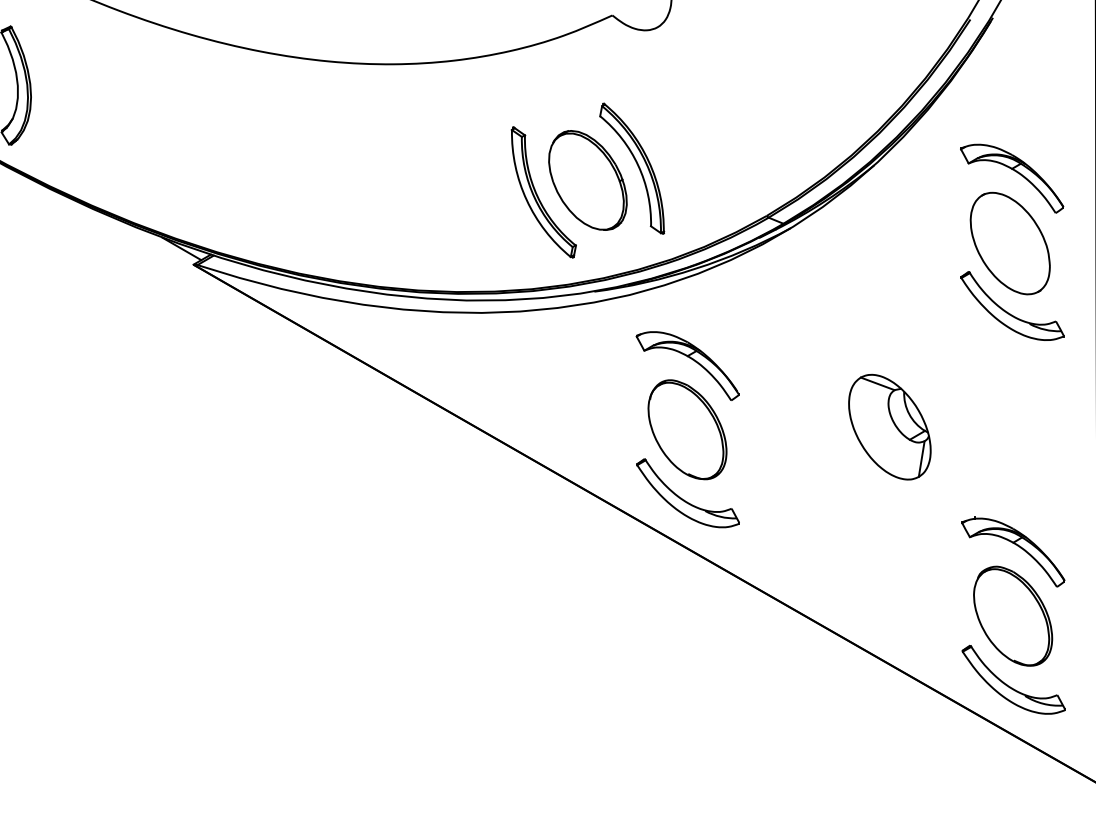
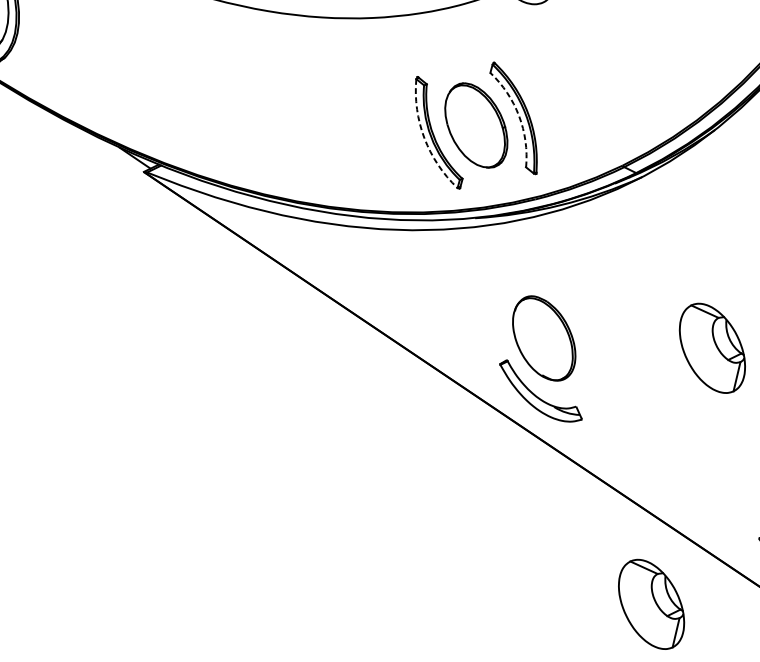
arc: (638, 165) -> (519, 116), solid -> dashed
arc: (526, 200) -> (424, 138), solid -> dashed
part: (692, 360) -> (552, 281), removed
part: (838, 738) -> (651, 603), added

